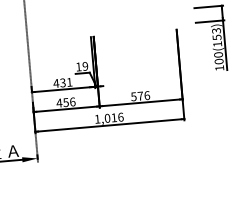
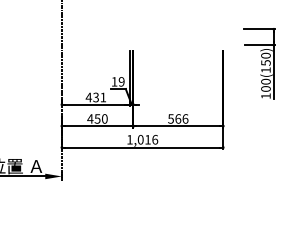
text: (216, 30) -> (265, 55), 100(153) -> 100(150)
text: (140, 95) -> (178, 118), 576 -> 566
text: (72, 101) -> (104, 118), 456 -> 450

